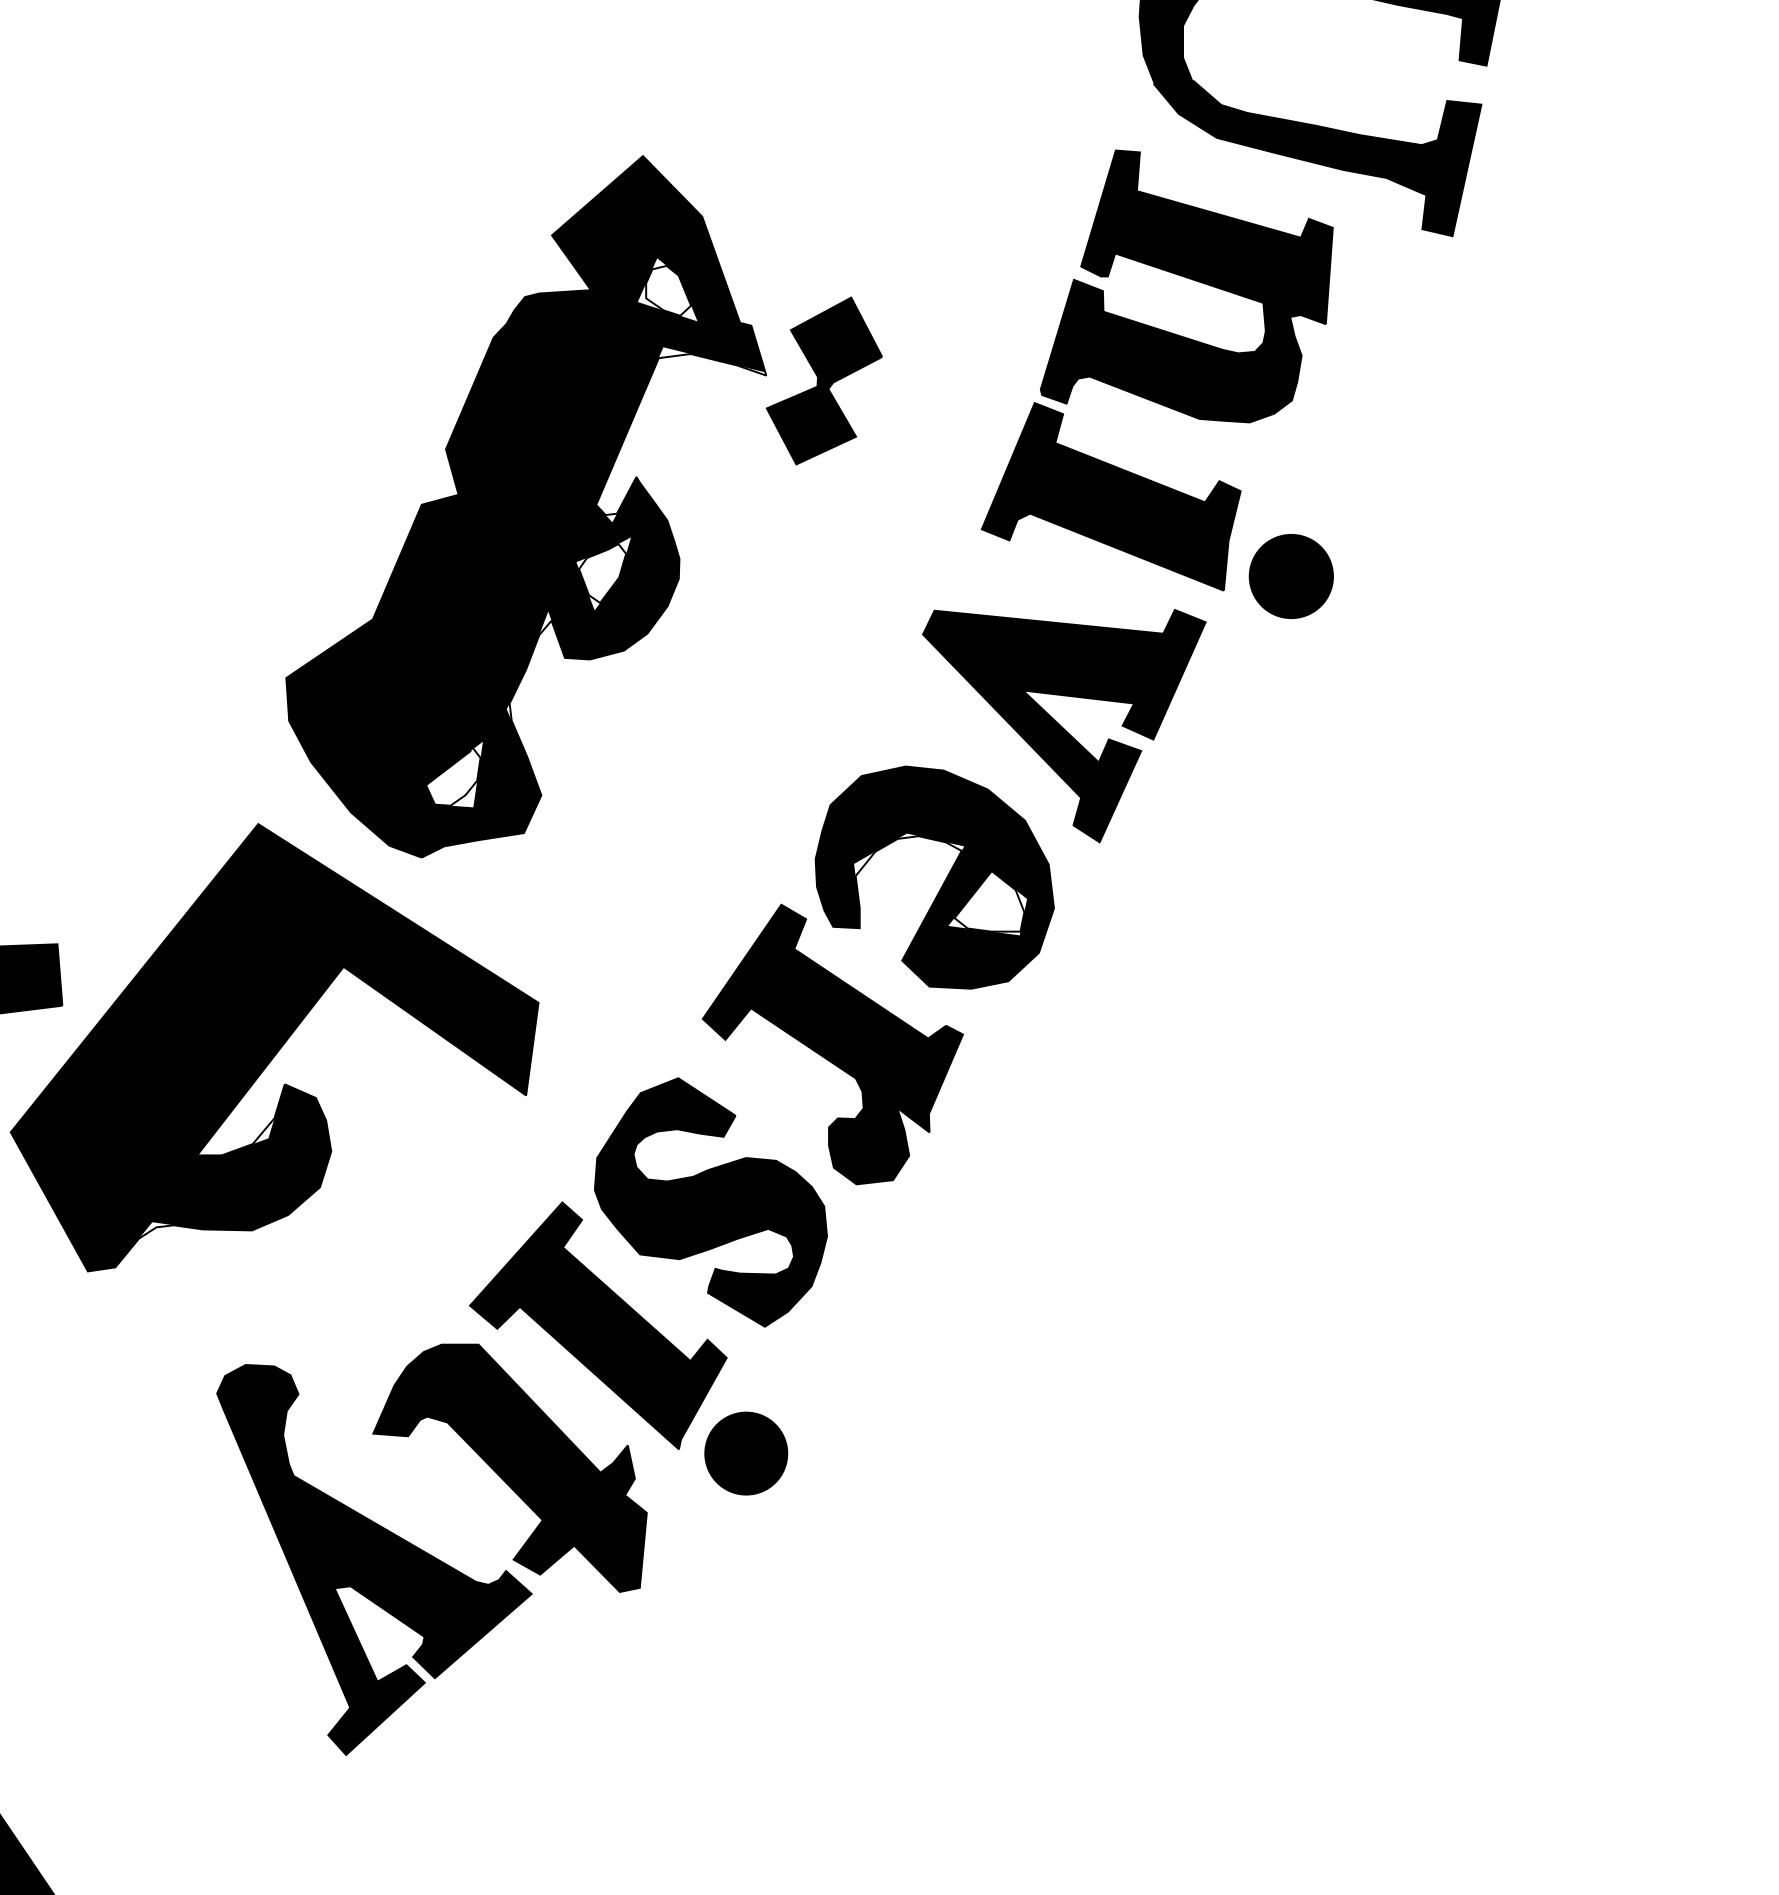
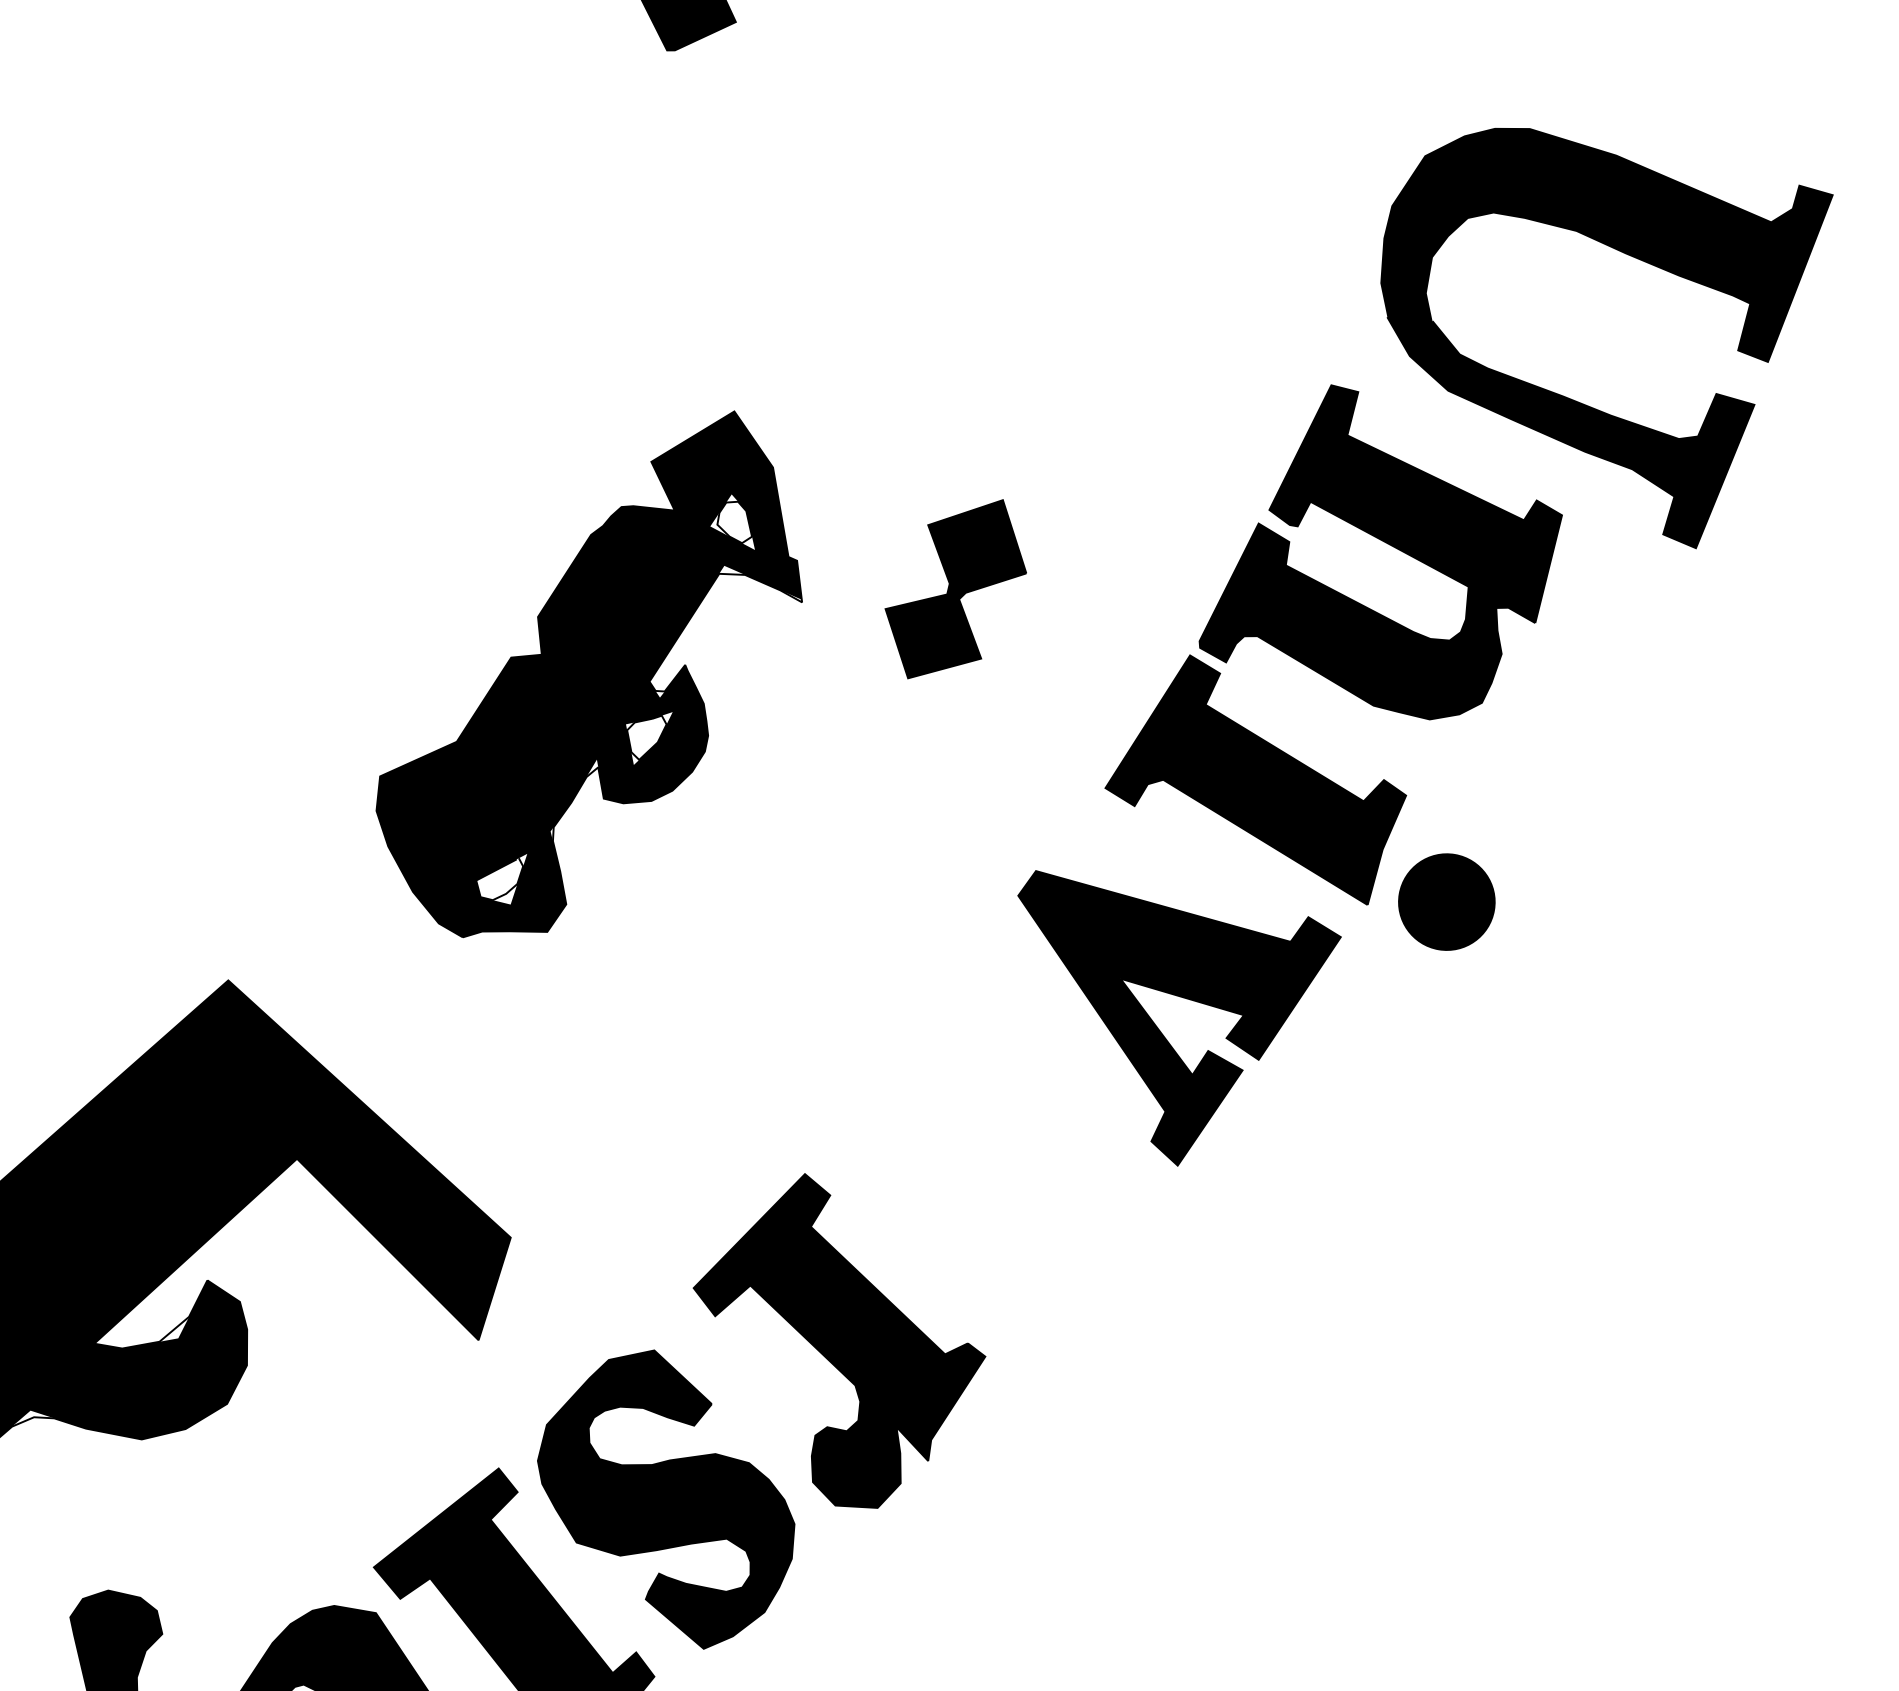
part: (525, 506) -> (593, 672), size x0.7
part: (943, 882) -> (992, 1180), removed

